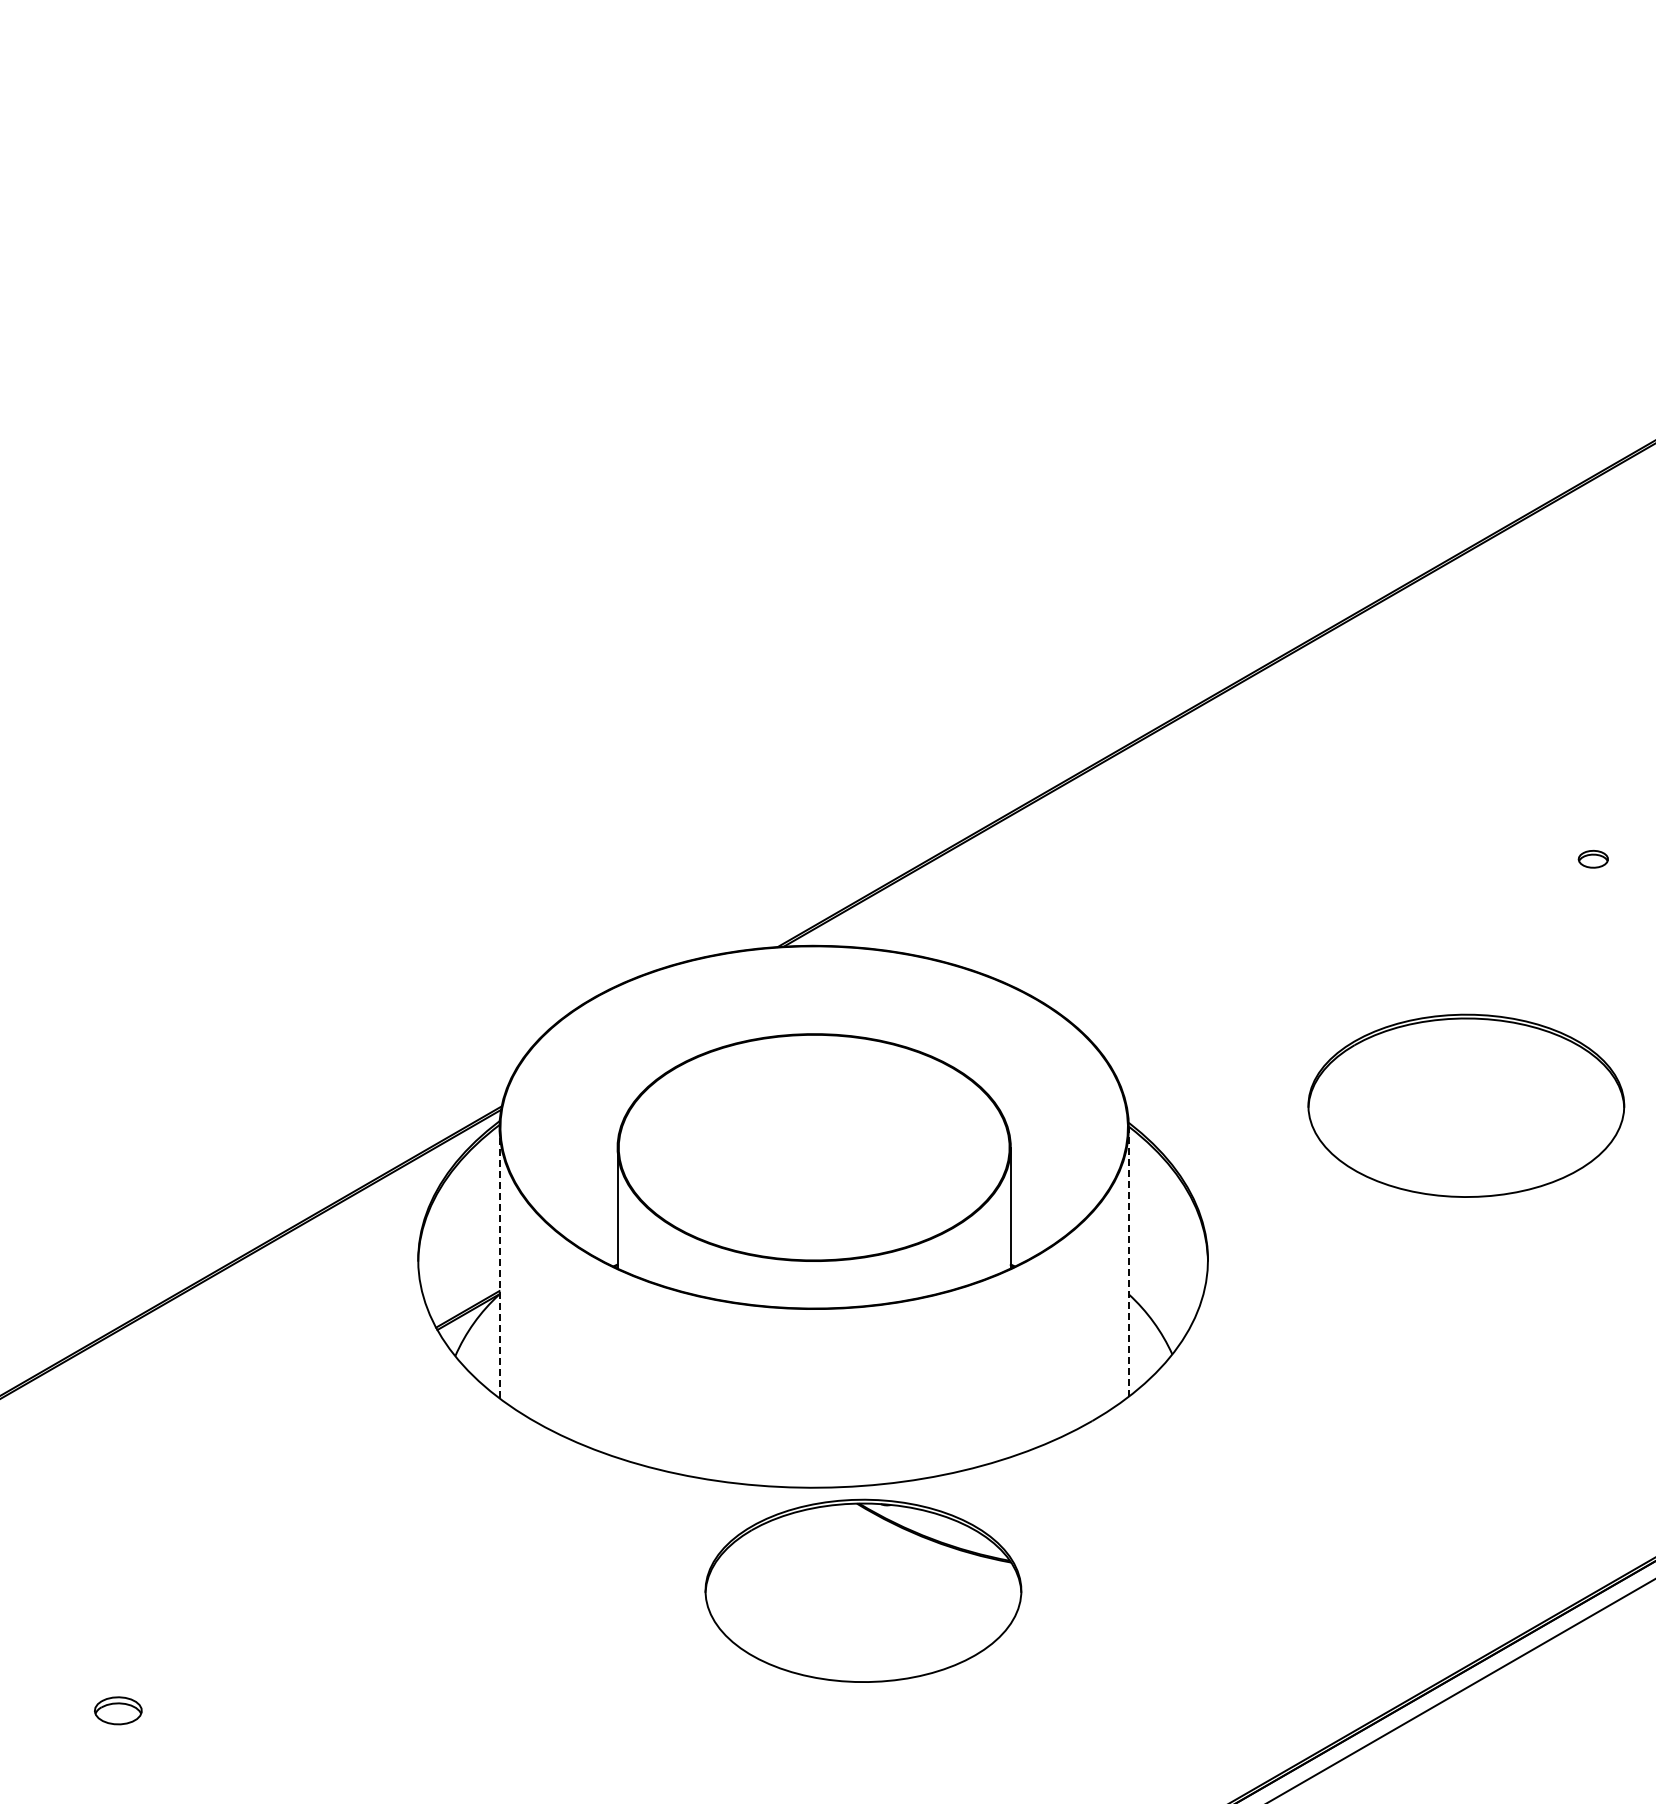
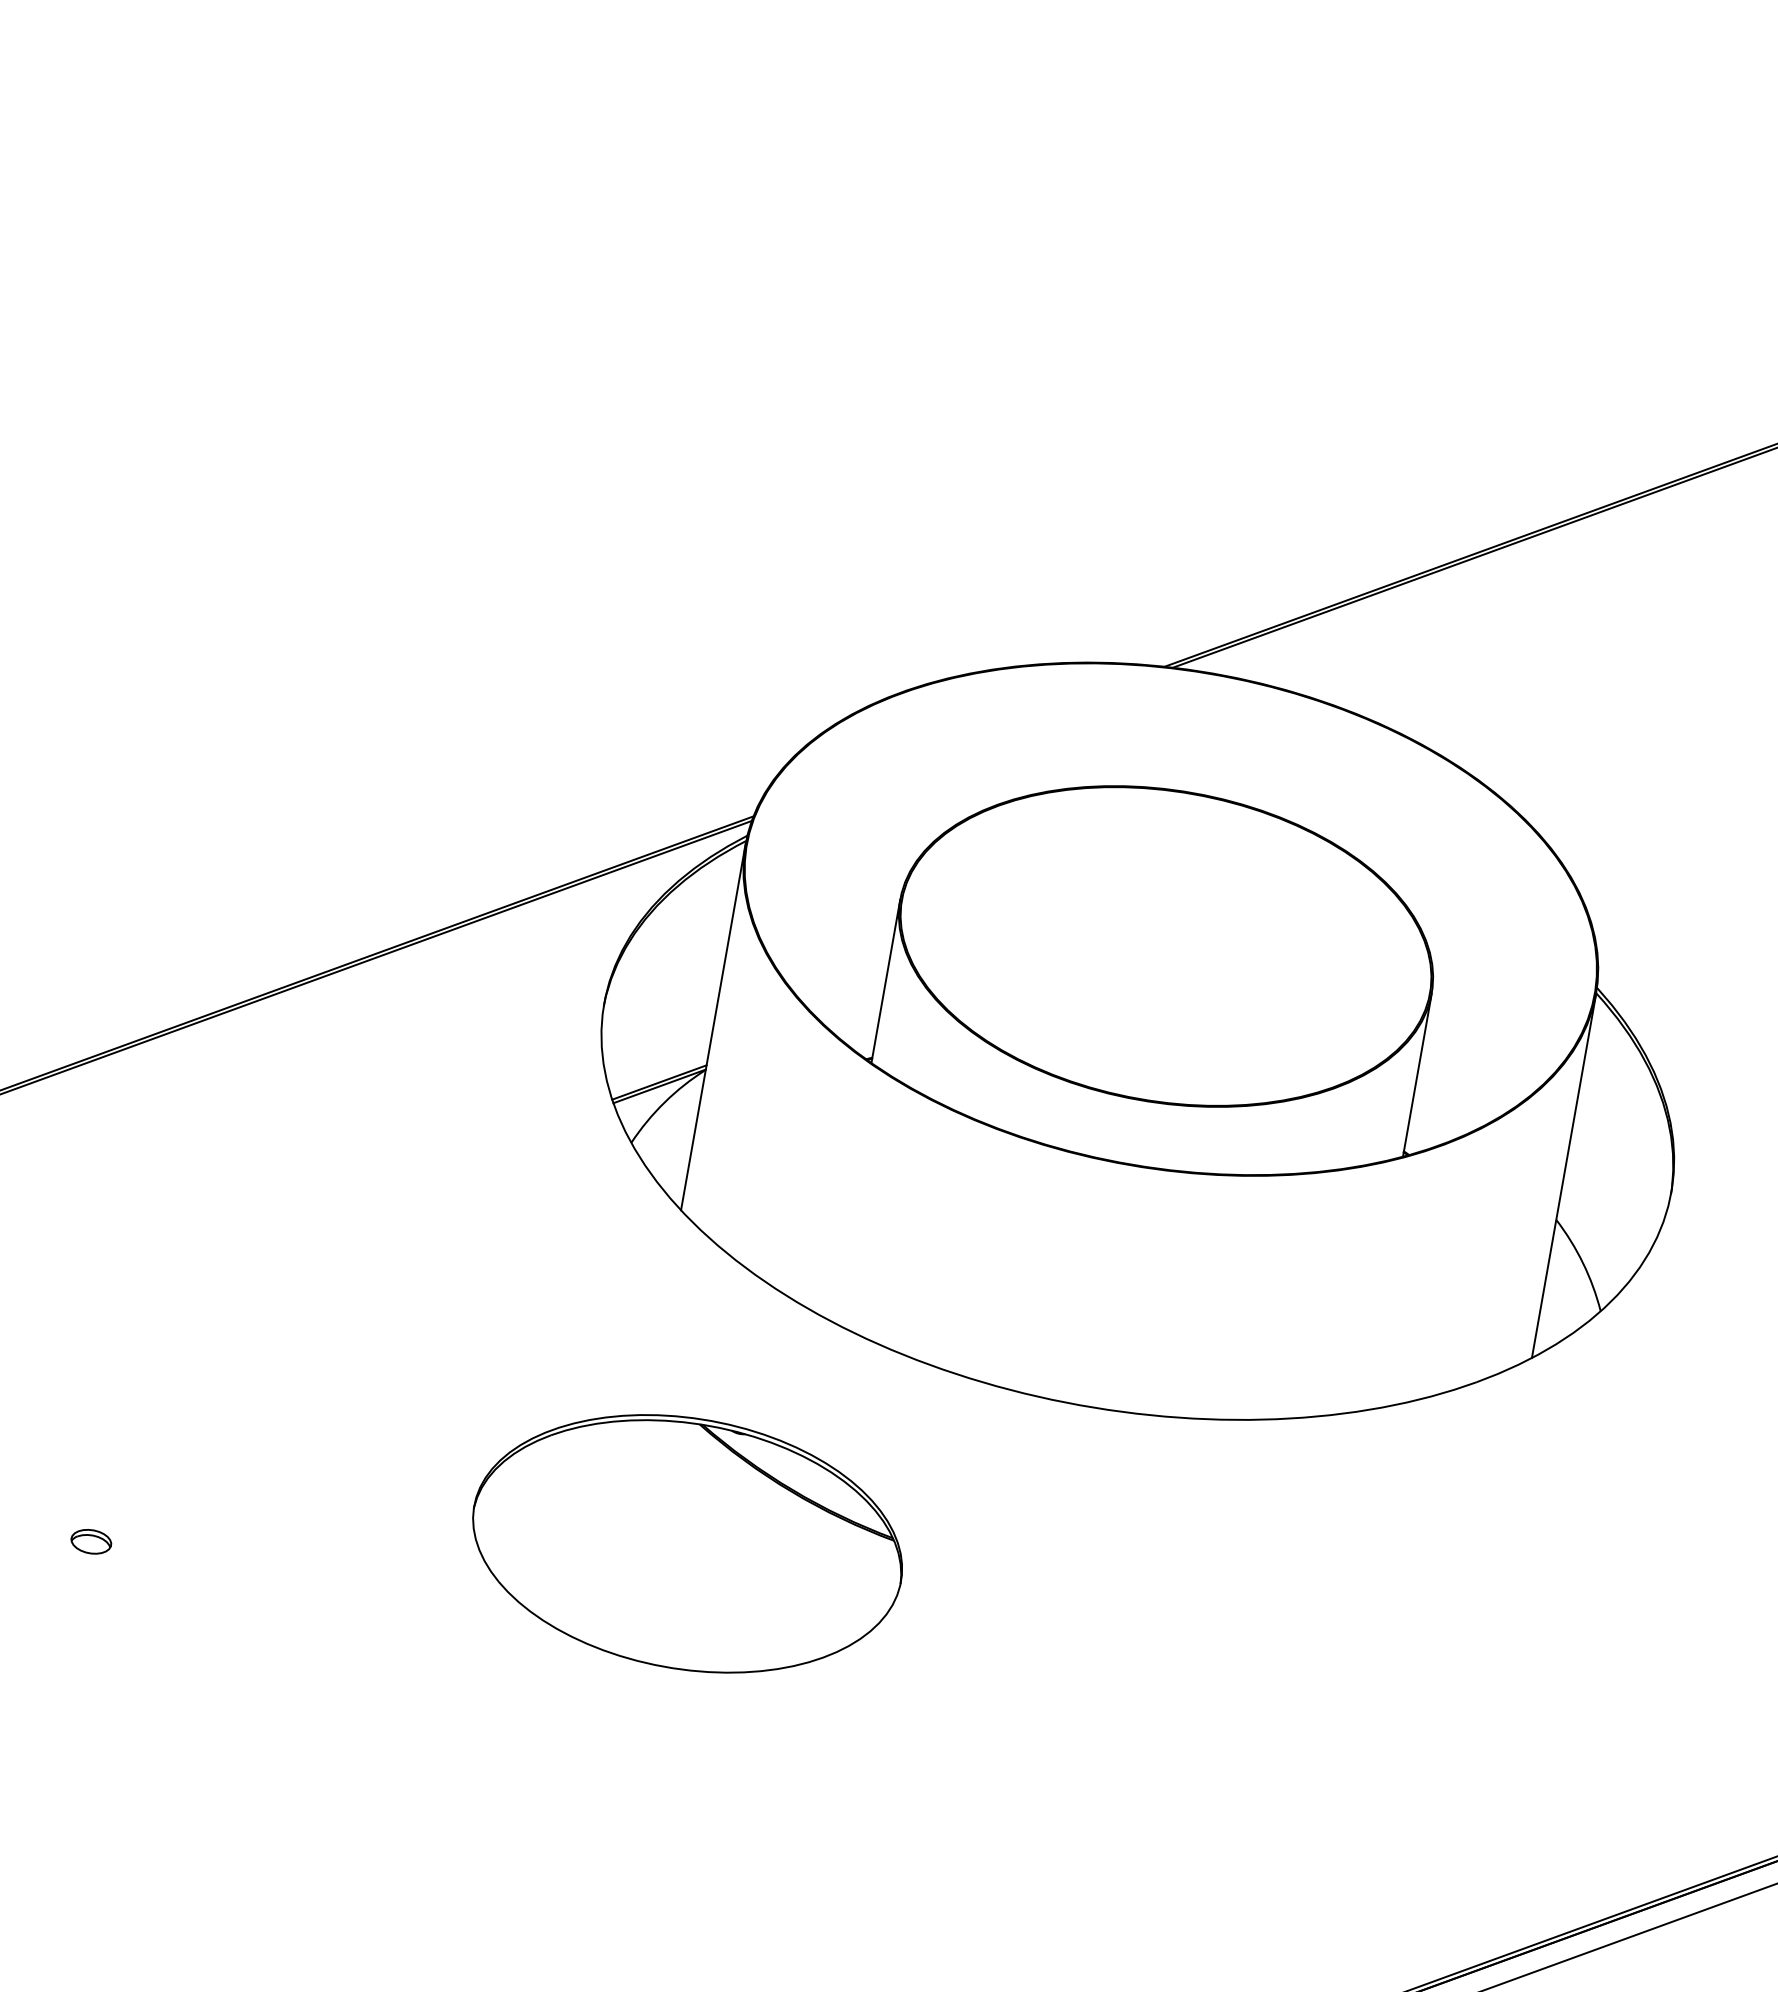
line: (1128, 1262) -> (1563, 1176), dashed -> solid
line: (499, 1263) -> (713, 1028), dashed -> solid
part: (863, 1590) -> (687, 1543), moved
part: (117, 1710) -> (90, 1541), size x0.62

